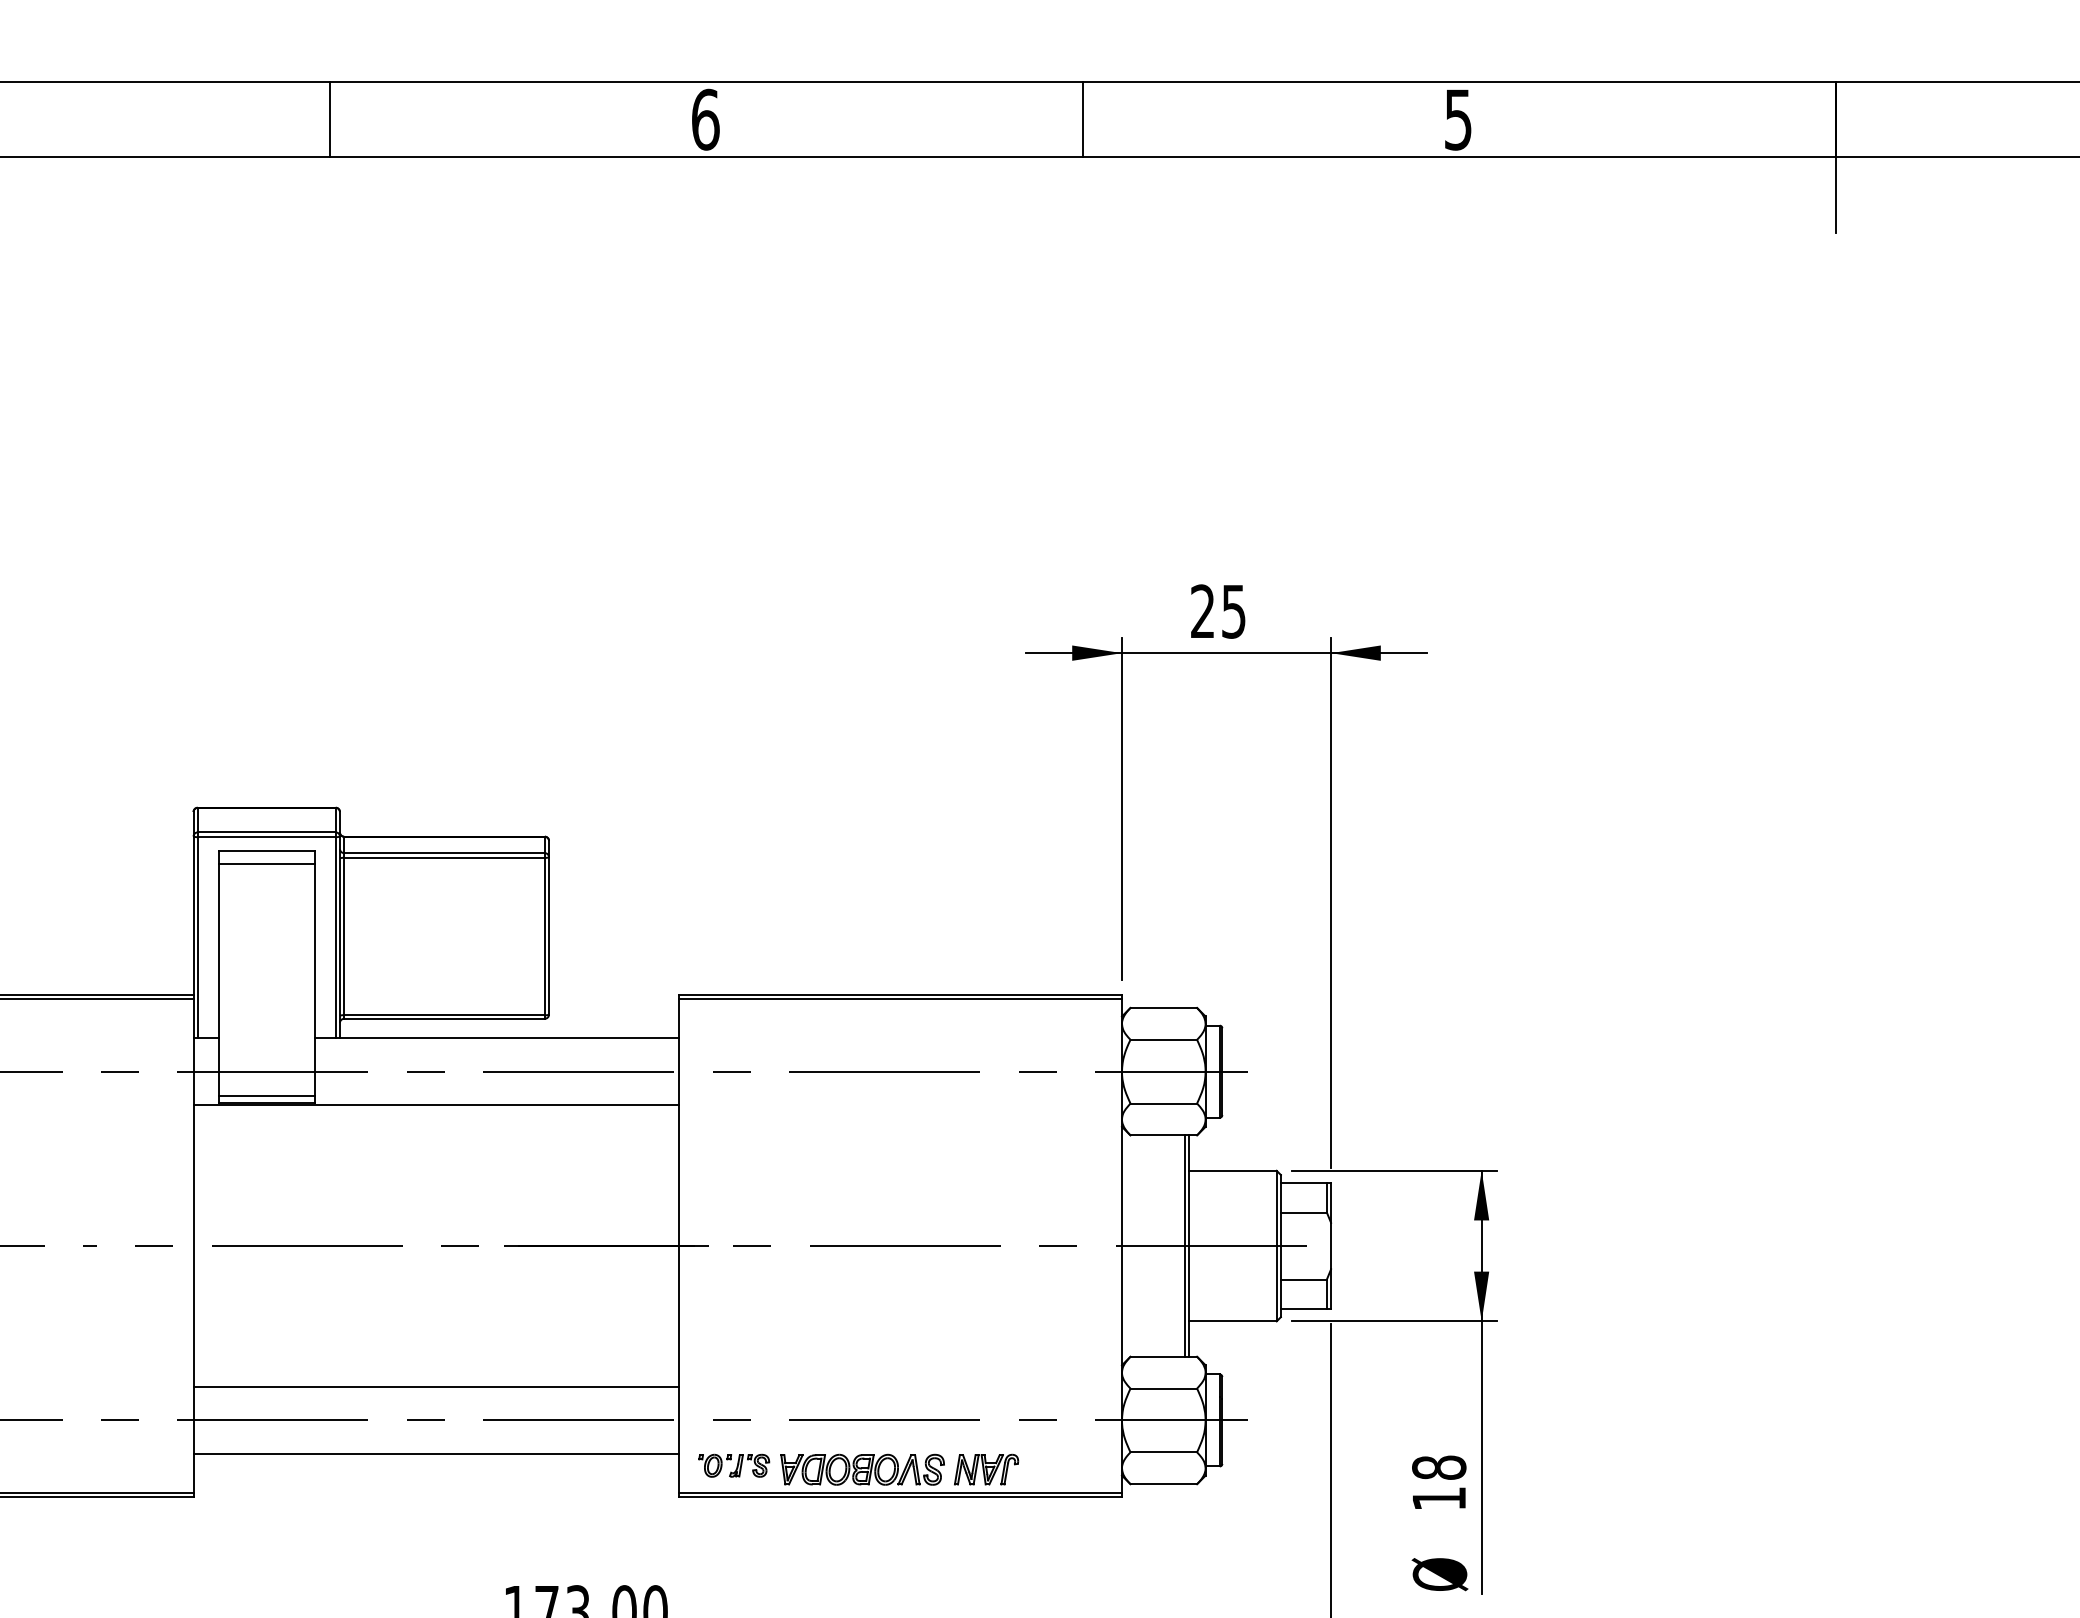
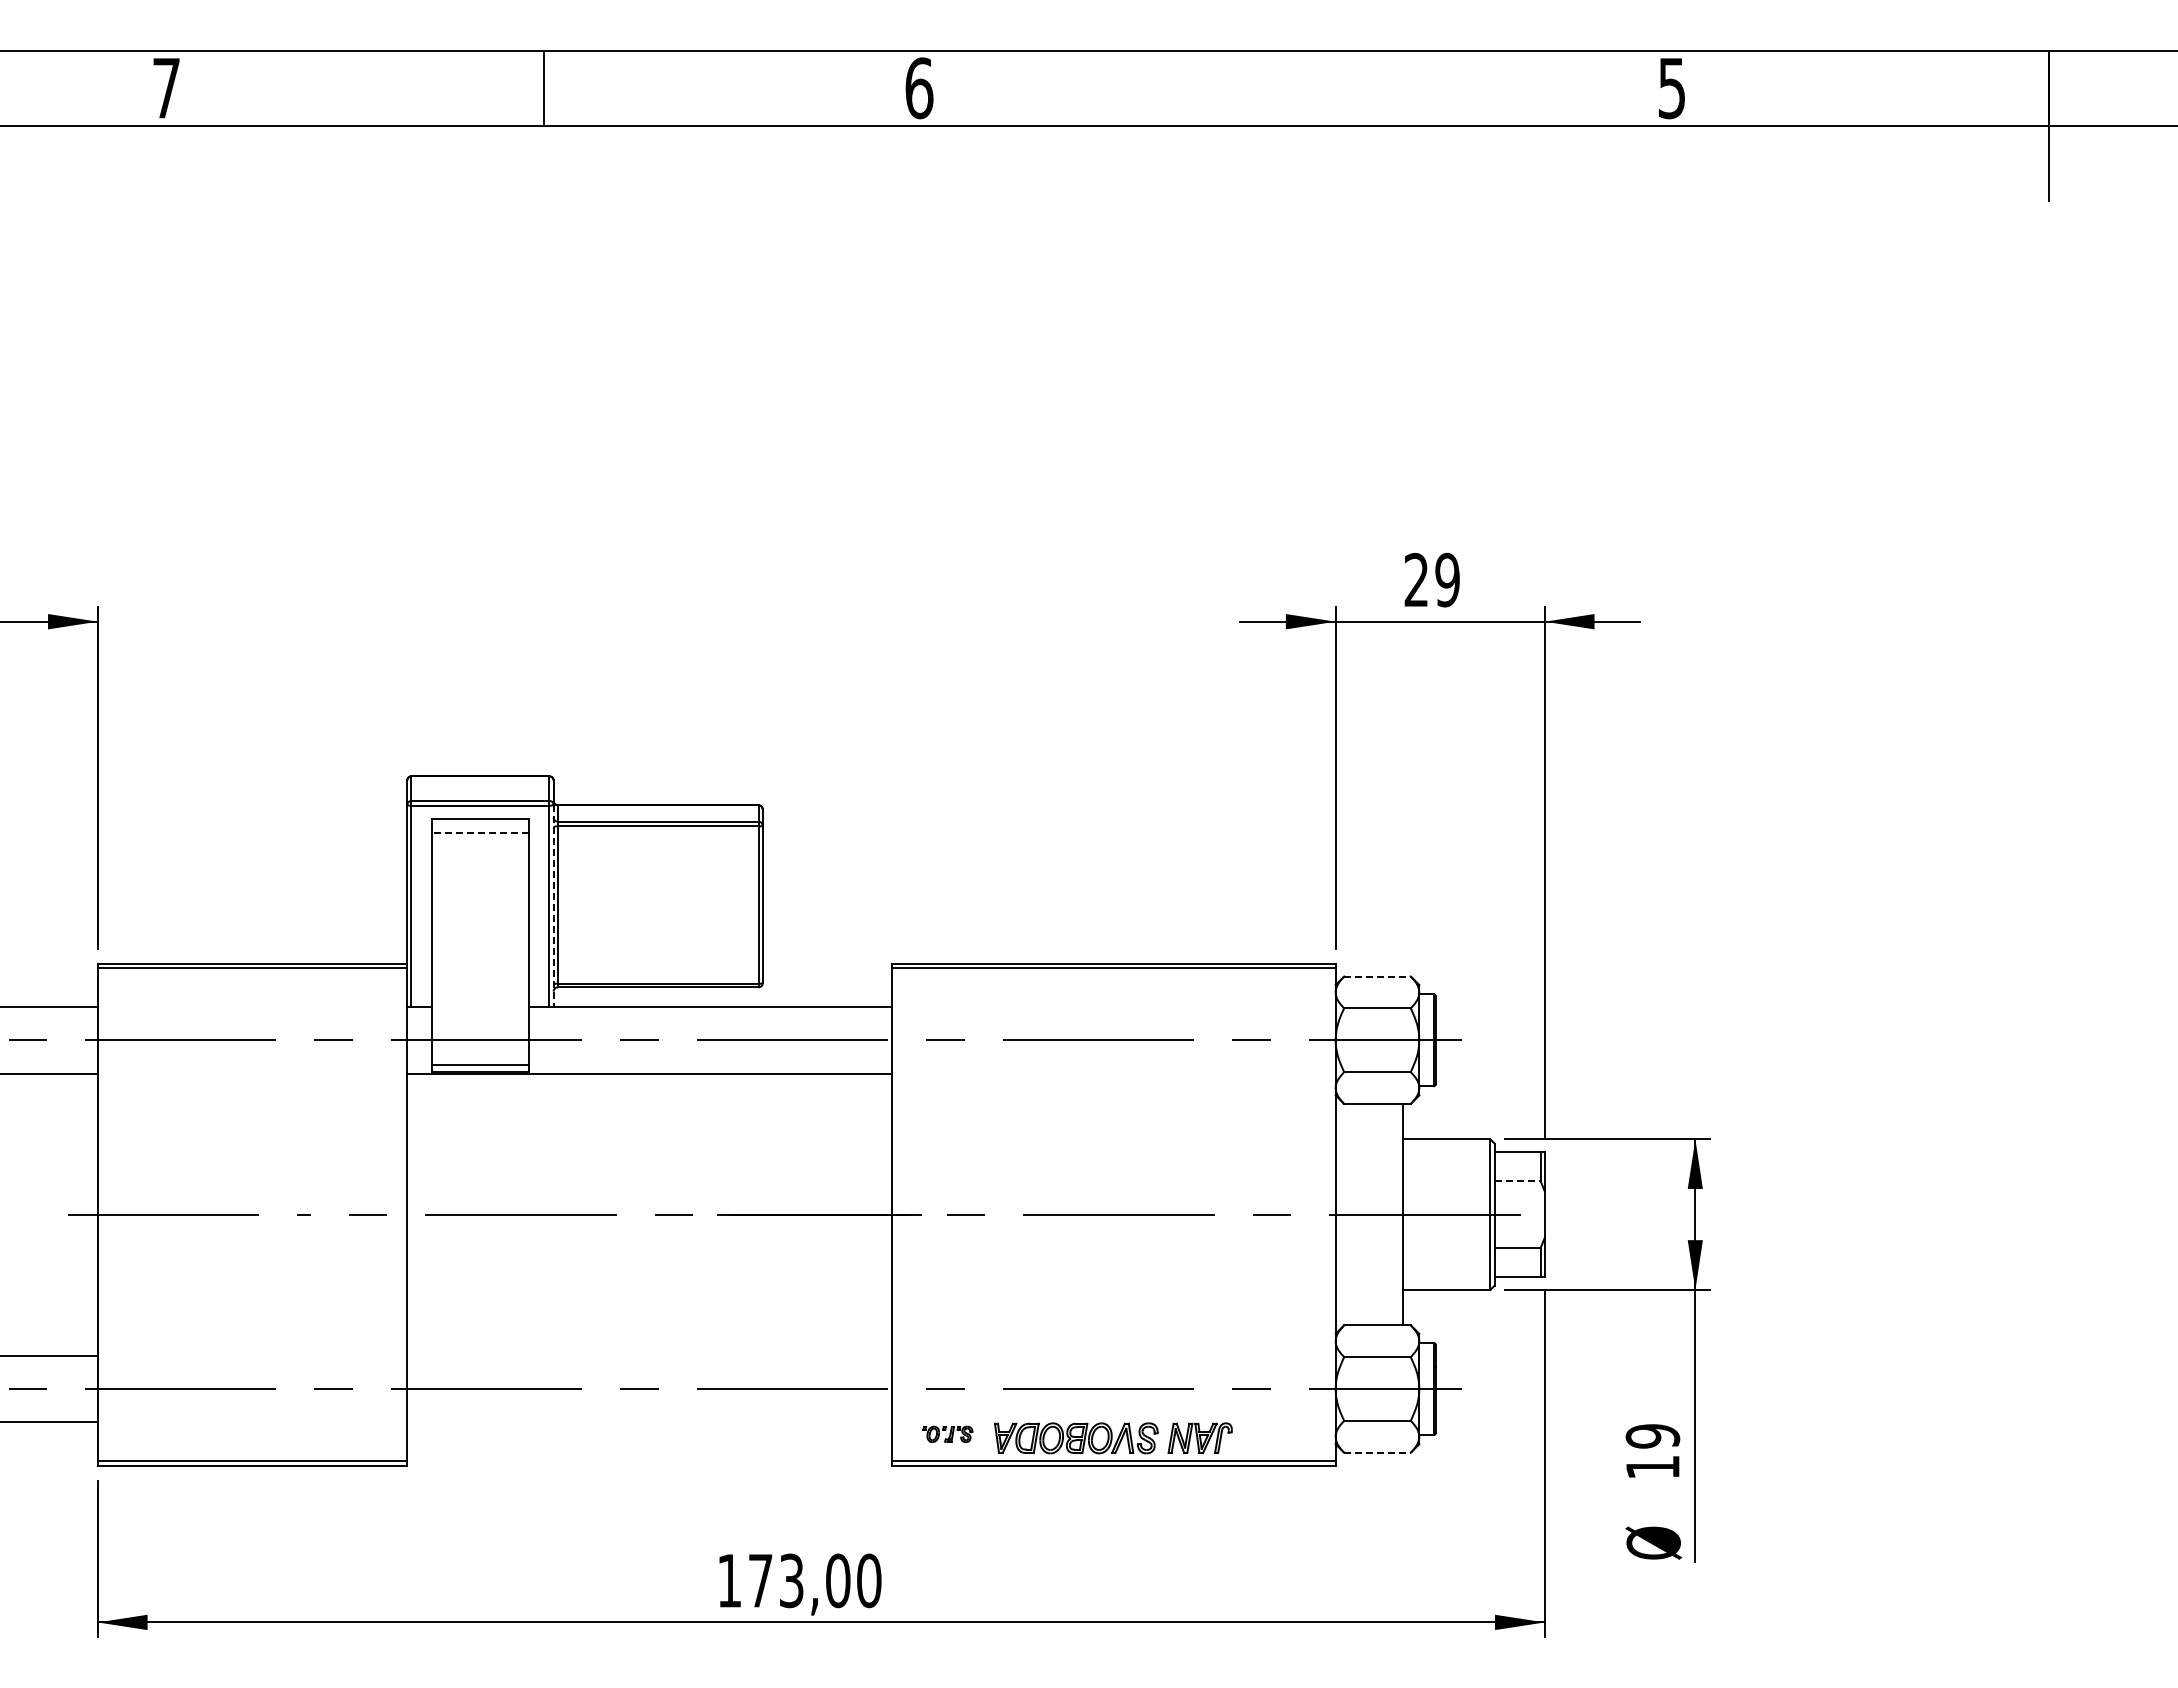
line: (1082, 118) -> (1296, 87), removed
text: (1233, 610) -> (1447, 579), 25 -> 29
line: (265, 863) -> (479, 832), solid -> dashed
line: (339, 936) -> (553, 905), solid -> dashed
line: (1163, 1007) -> (1377, 976), solid -> dashed
line: (1304, 1212) -> (1518, 1181), solid -> dashed
line: (1184, 1245) -> (1398, 1214), removed
line: (435, 1386) -> (649, 1355), removed
line: (435, 1453) -> (649, 1422), removed
part: (733, 1465) -> (947, 1434), size x0.7
text: (1438, 1467) -> (1652, 1436), 18 -> 19
line: (1163, 1483) -> (1377, 1452), solid -> dashed

